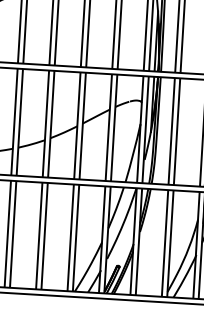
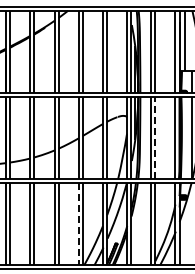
line: (177, 131) -> (155, 137), solid -> dashed
line: (70, 238) -> (78, 224), solid -> dashed

